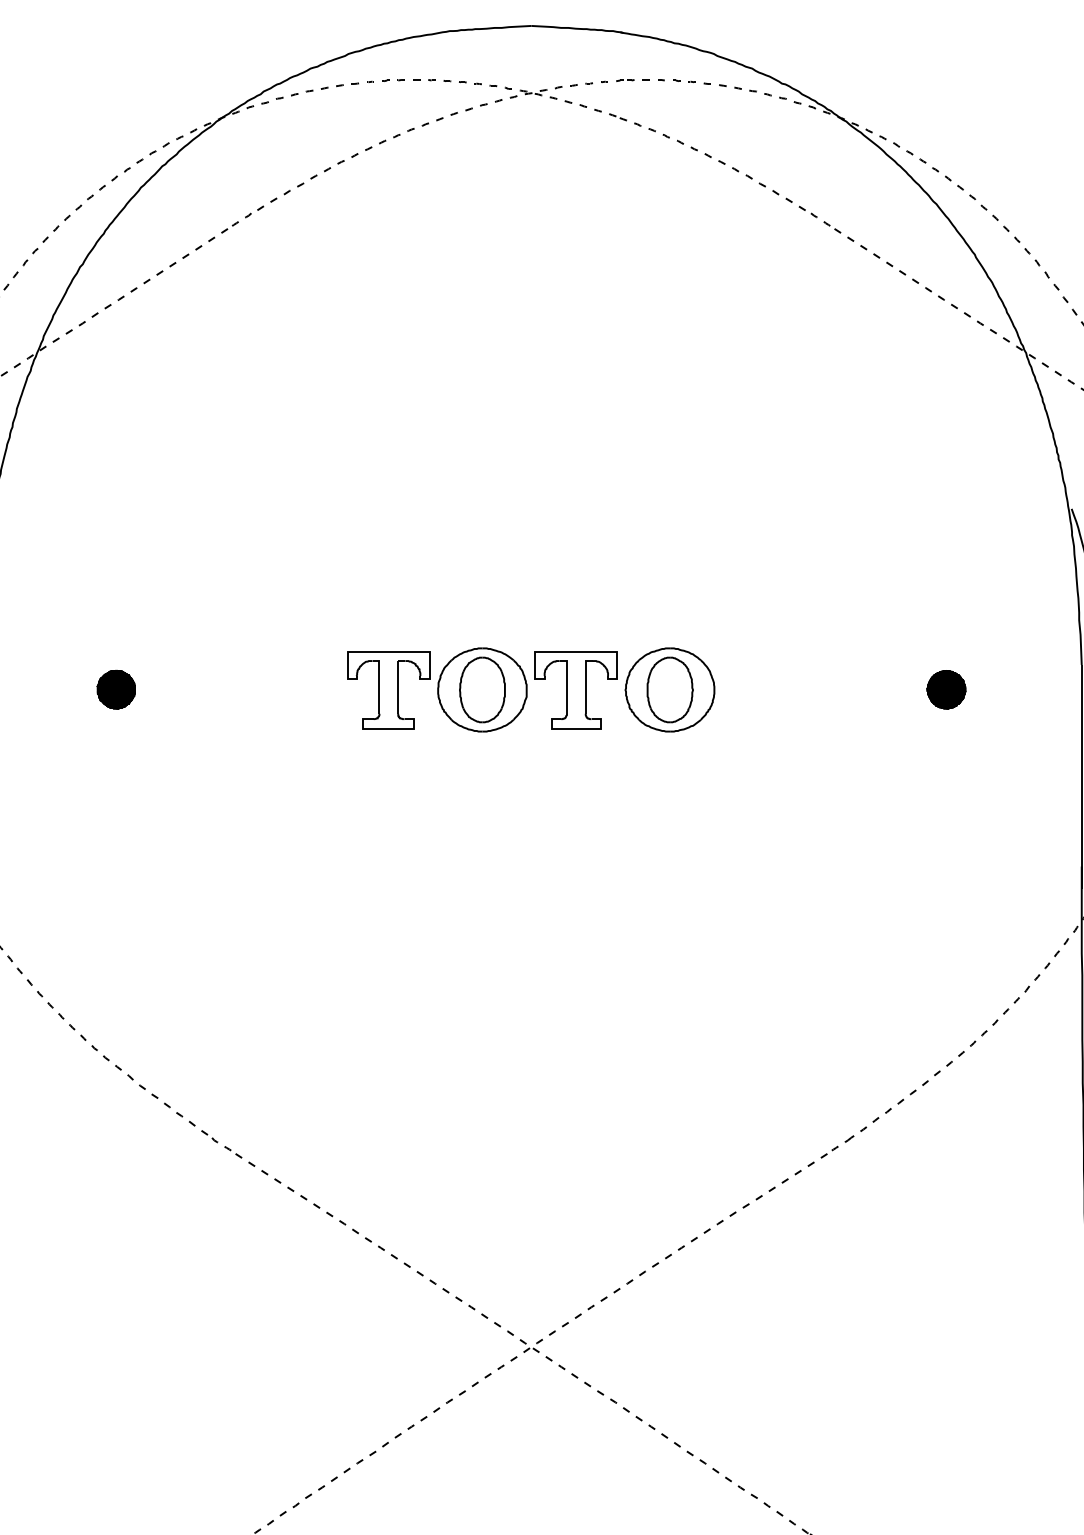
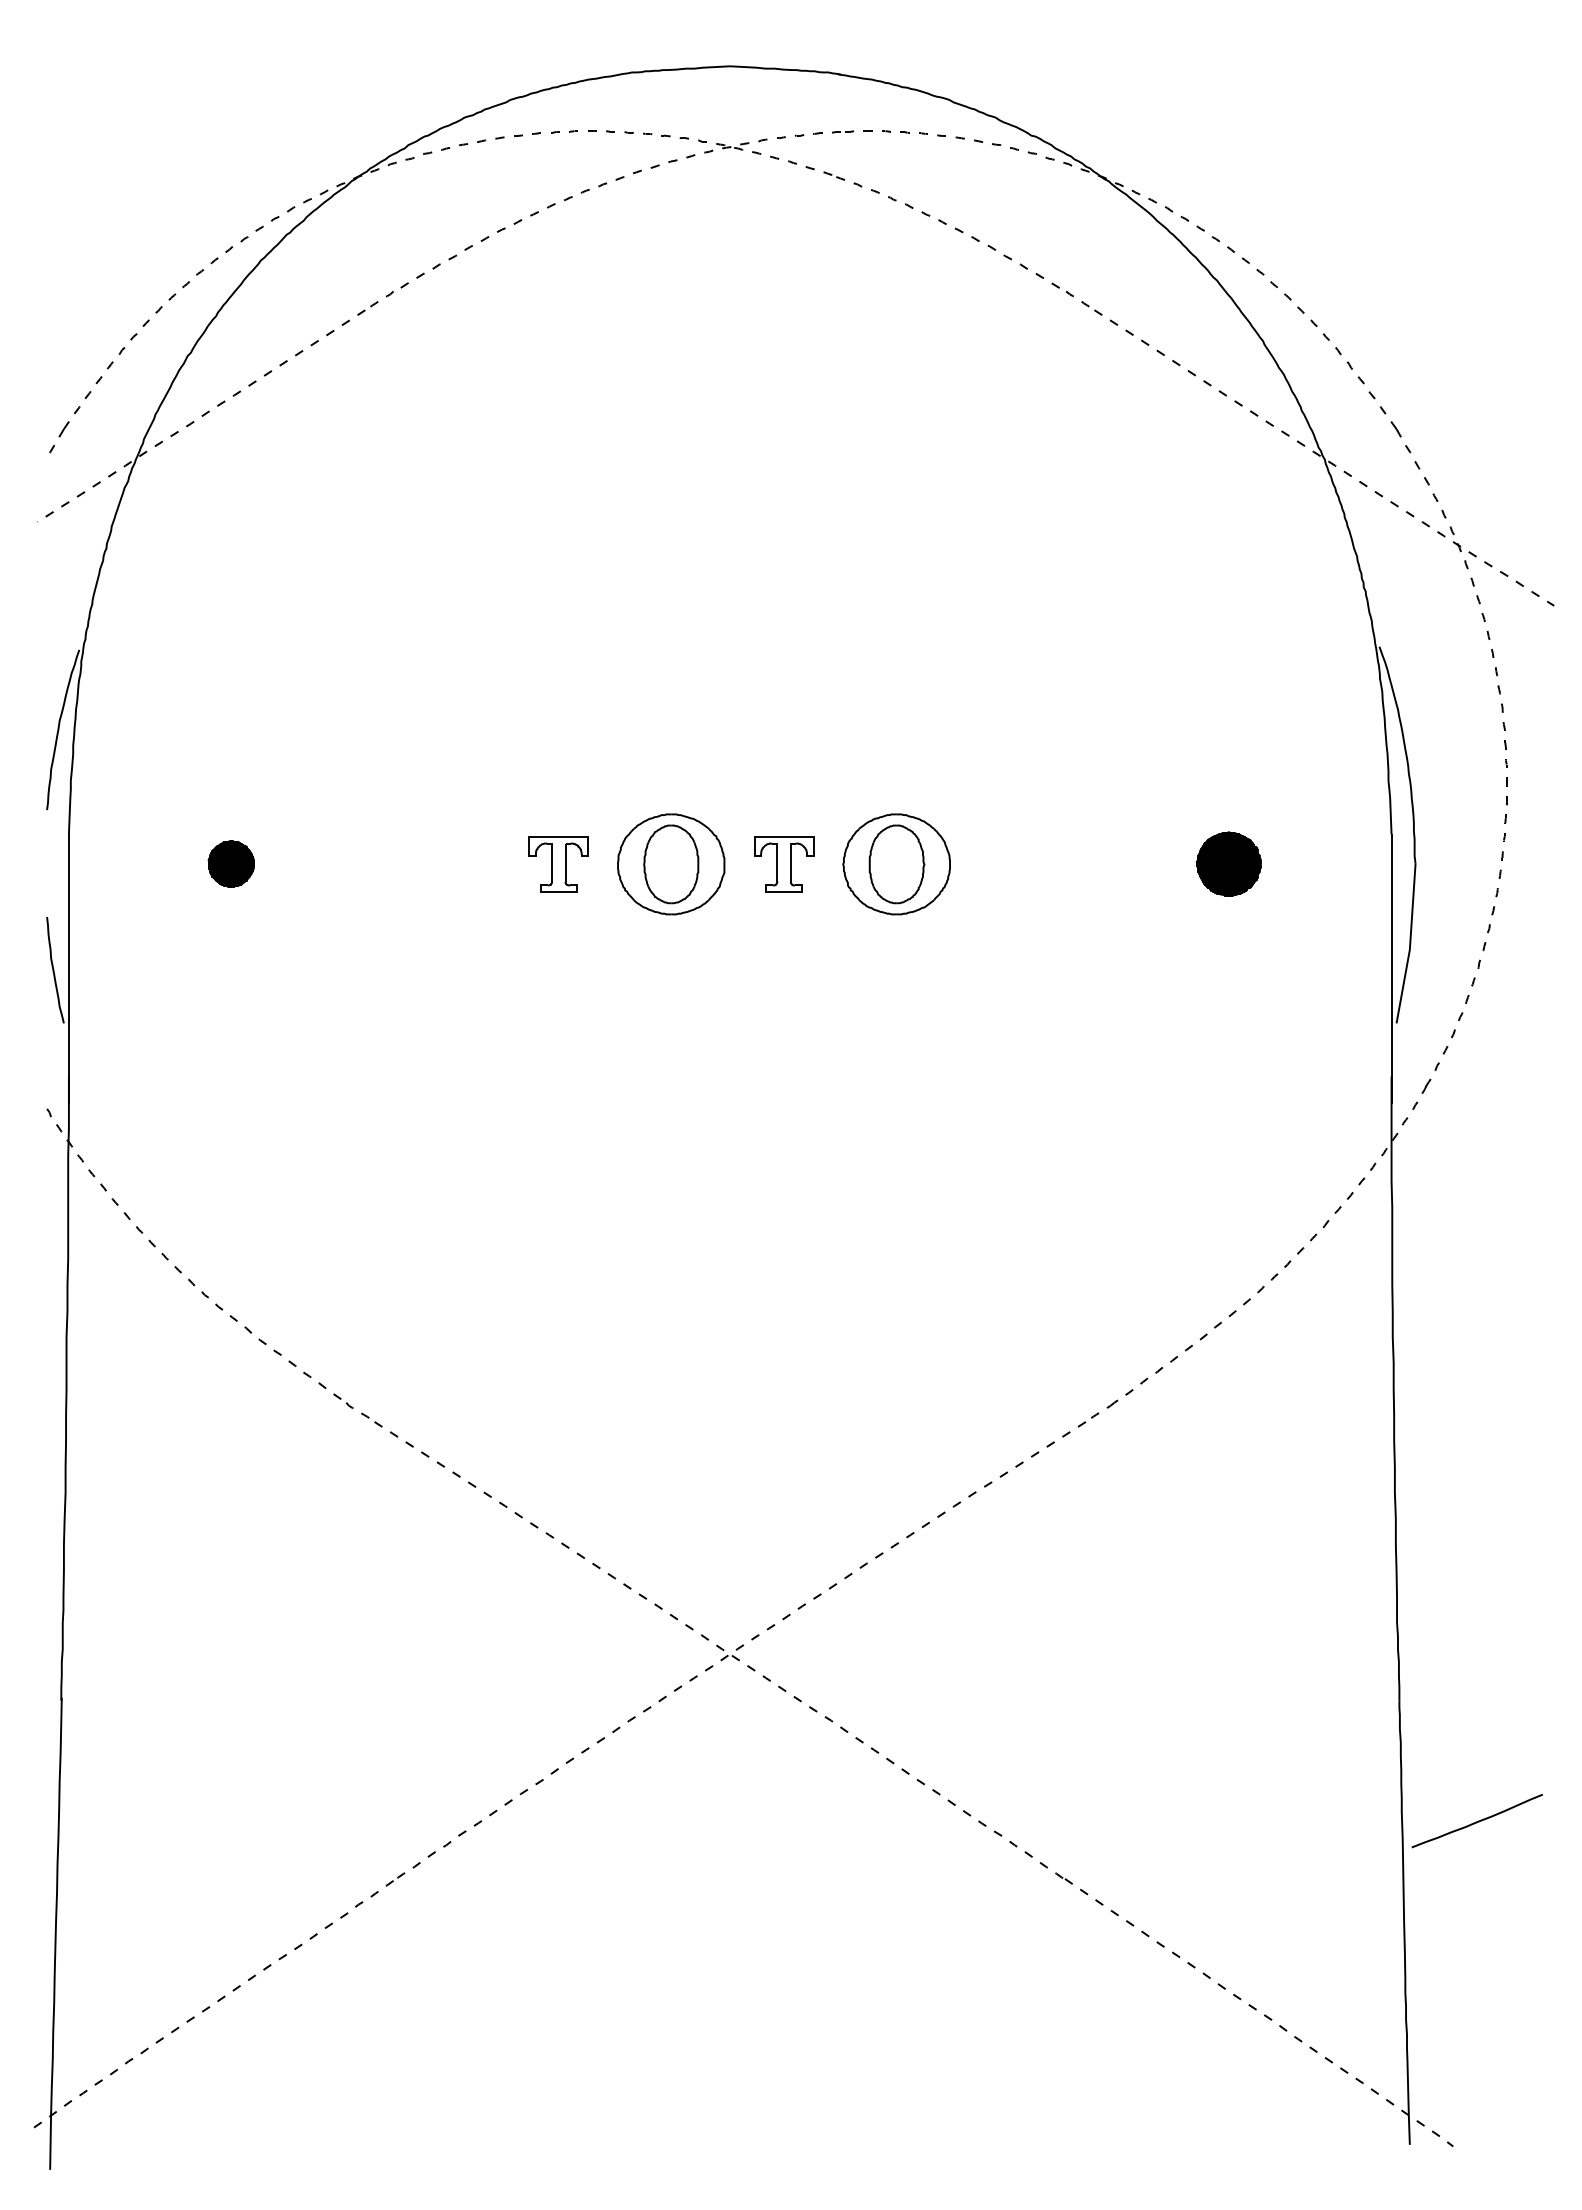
part: (946, 689) -> (1228, 863), size x1.4
part: (388, 690) -> (558, 864), size x0.6
part: (575, 690) -> (783, 864), size x0.6

